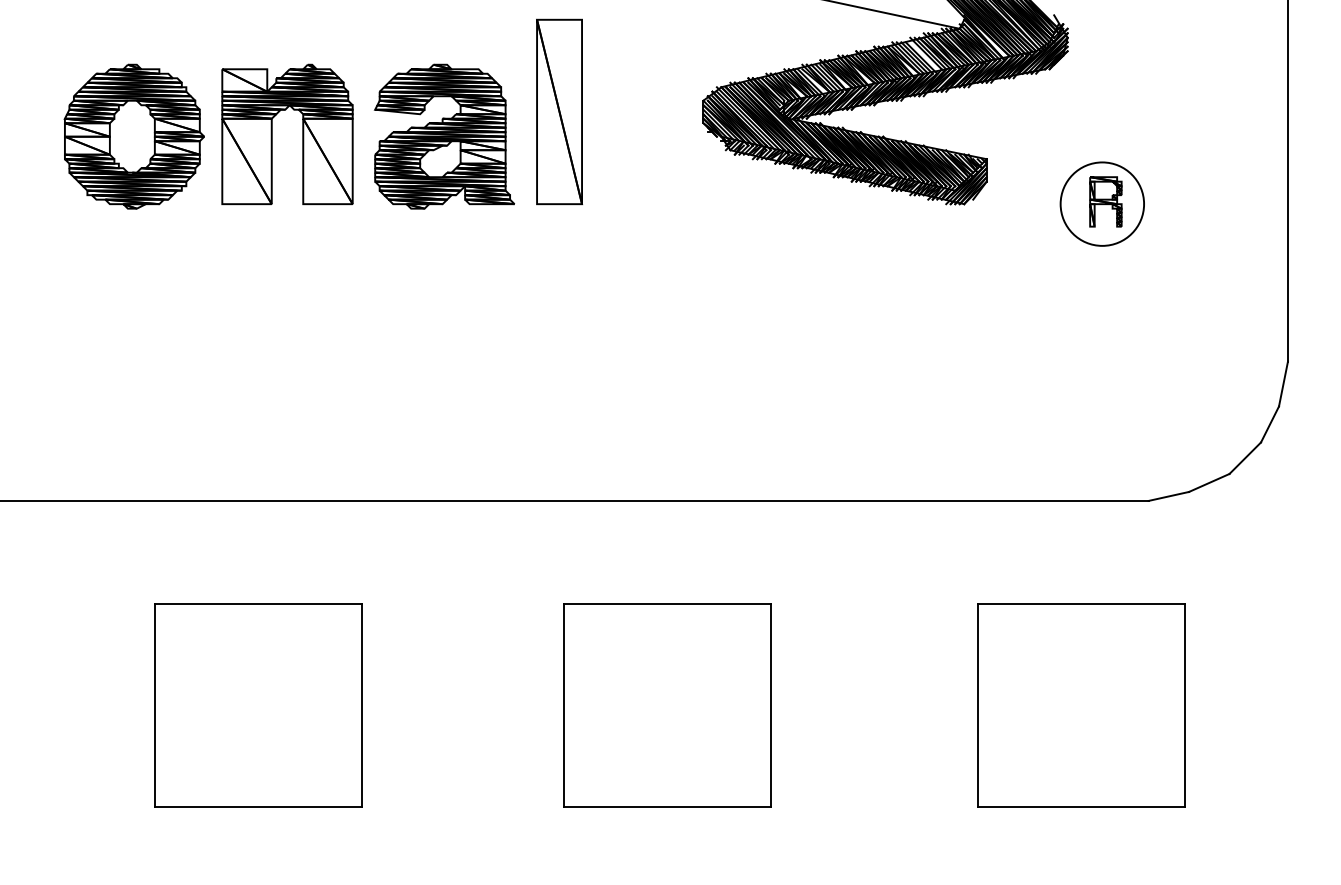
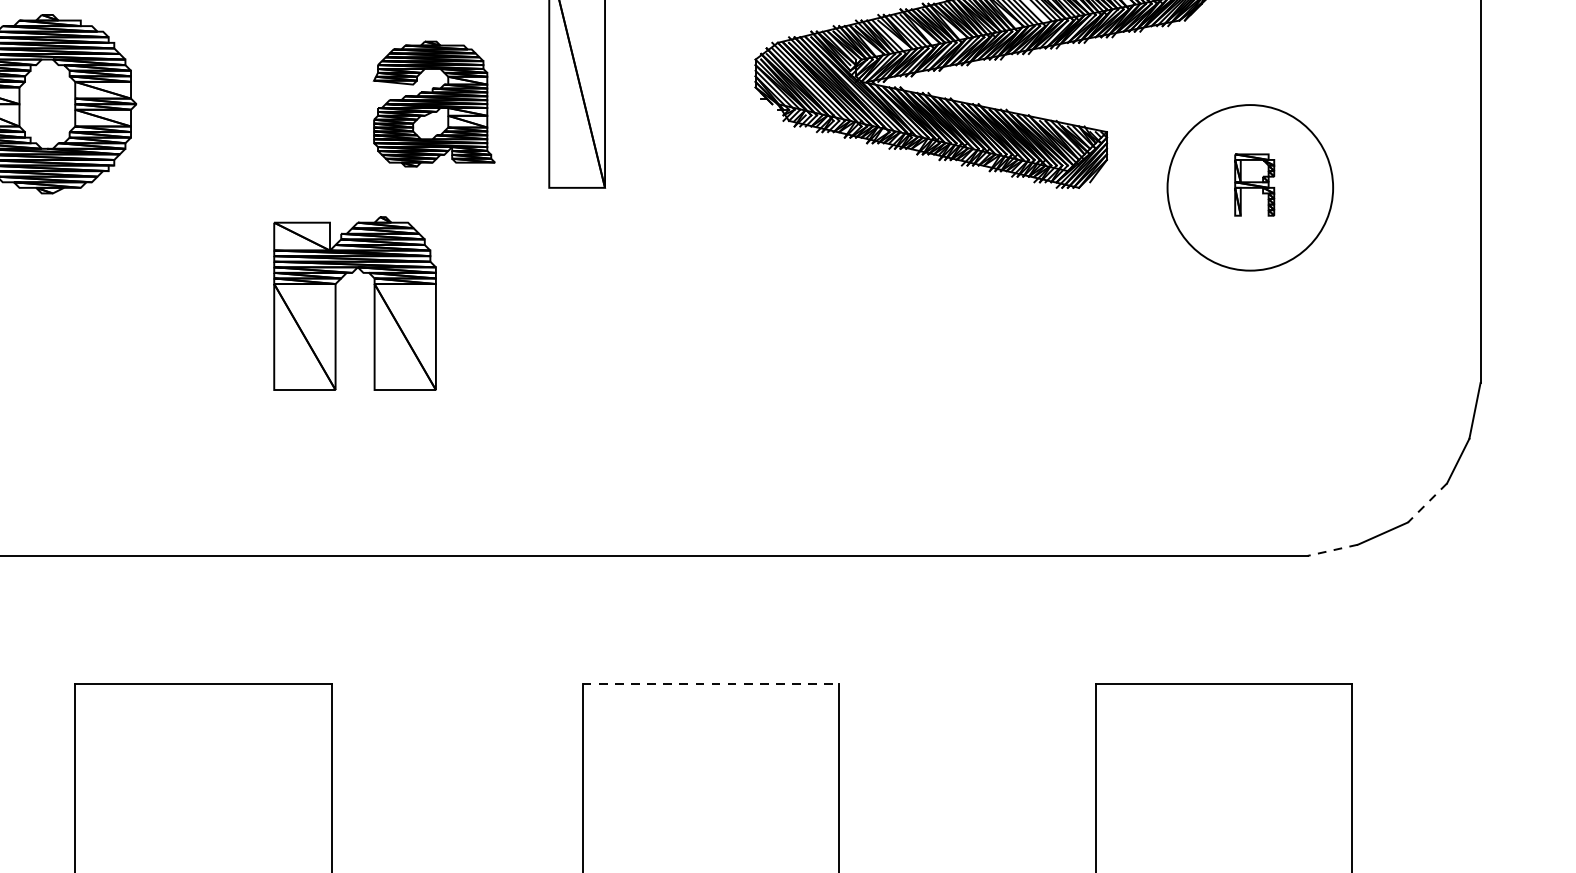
part: (272, 134) -> (336, 303), moved
part: (443, 136) -> (433, 103), size x0.7
circle: (1102, 203) -> (1250, 187), size x1.6
line: (1244, 458) -> (1426, 503), solid -> dashed
line: (1168, 496) -> (1332, 550), solid -> dashed
line: (667, 604) -> (711, 684), solid -> dashed

